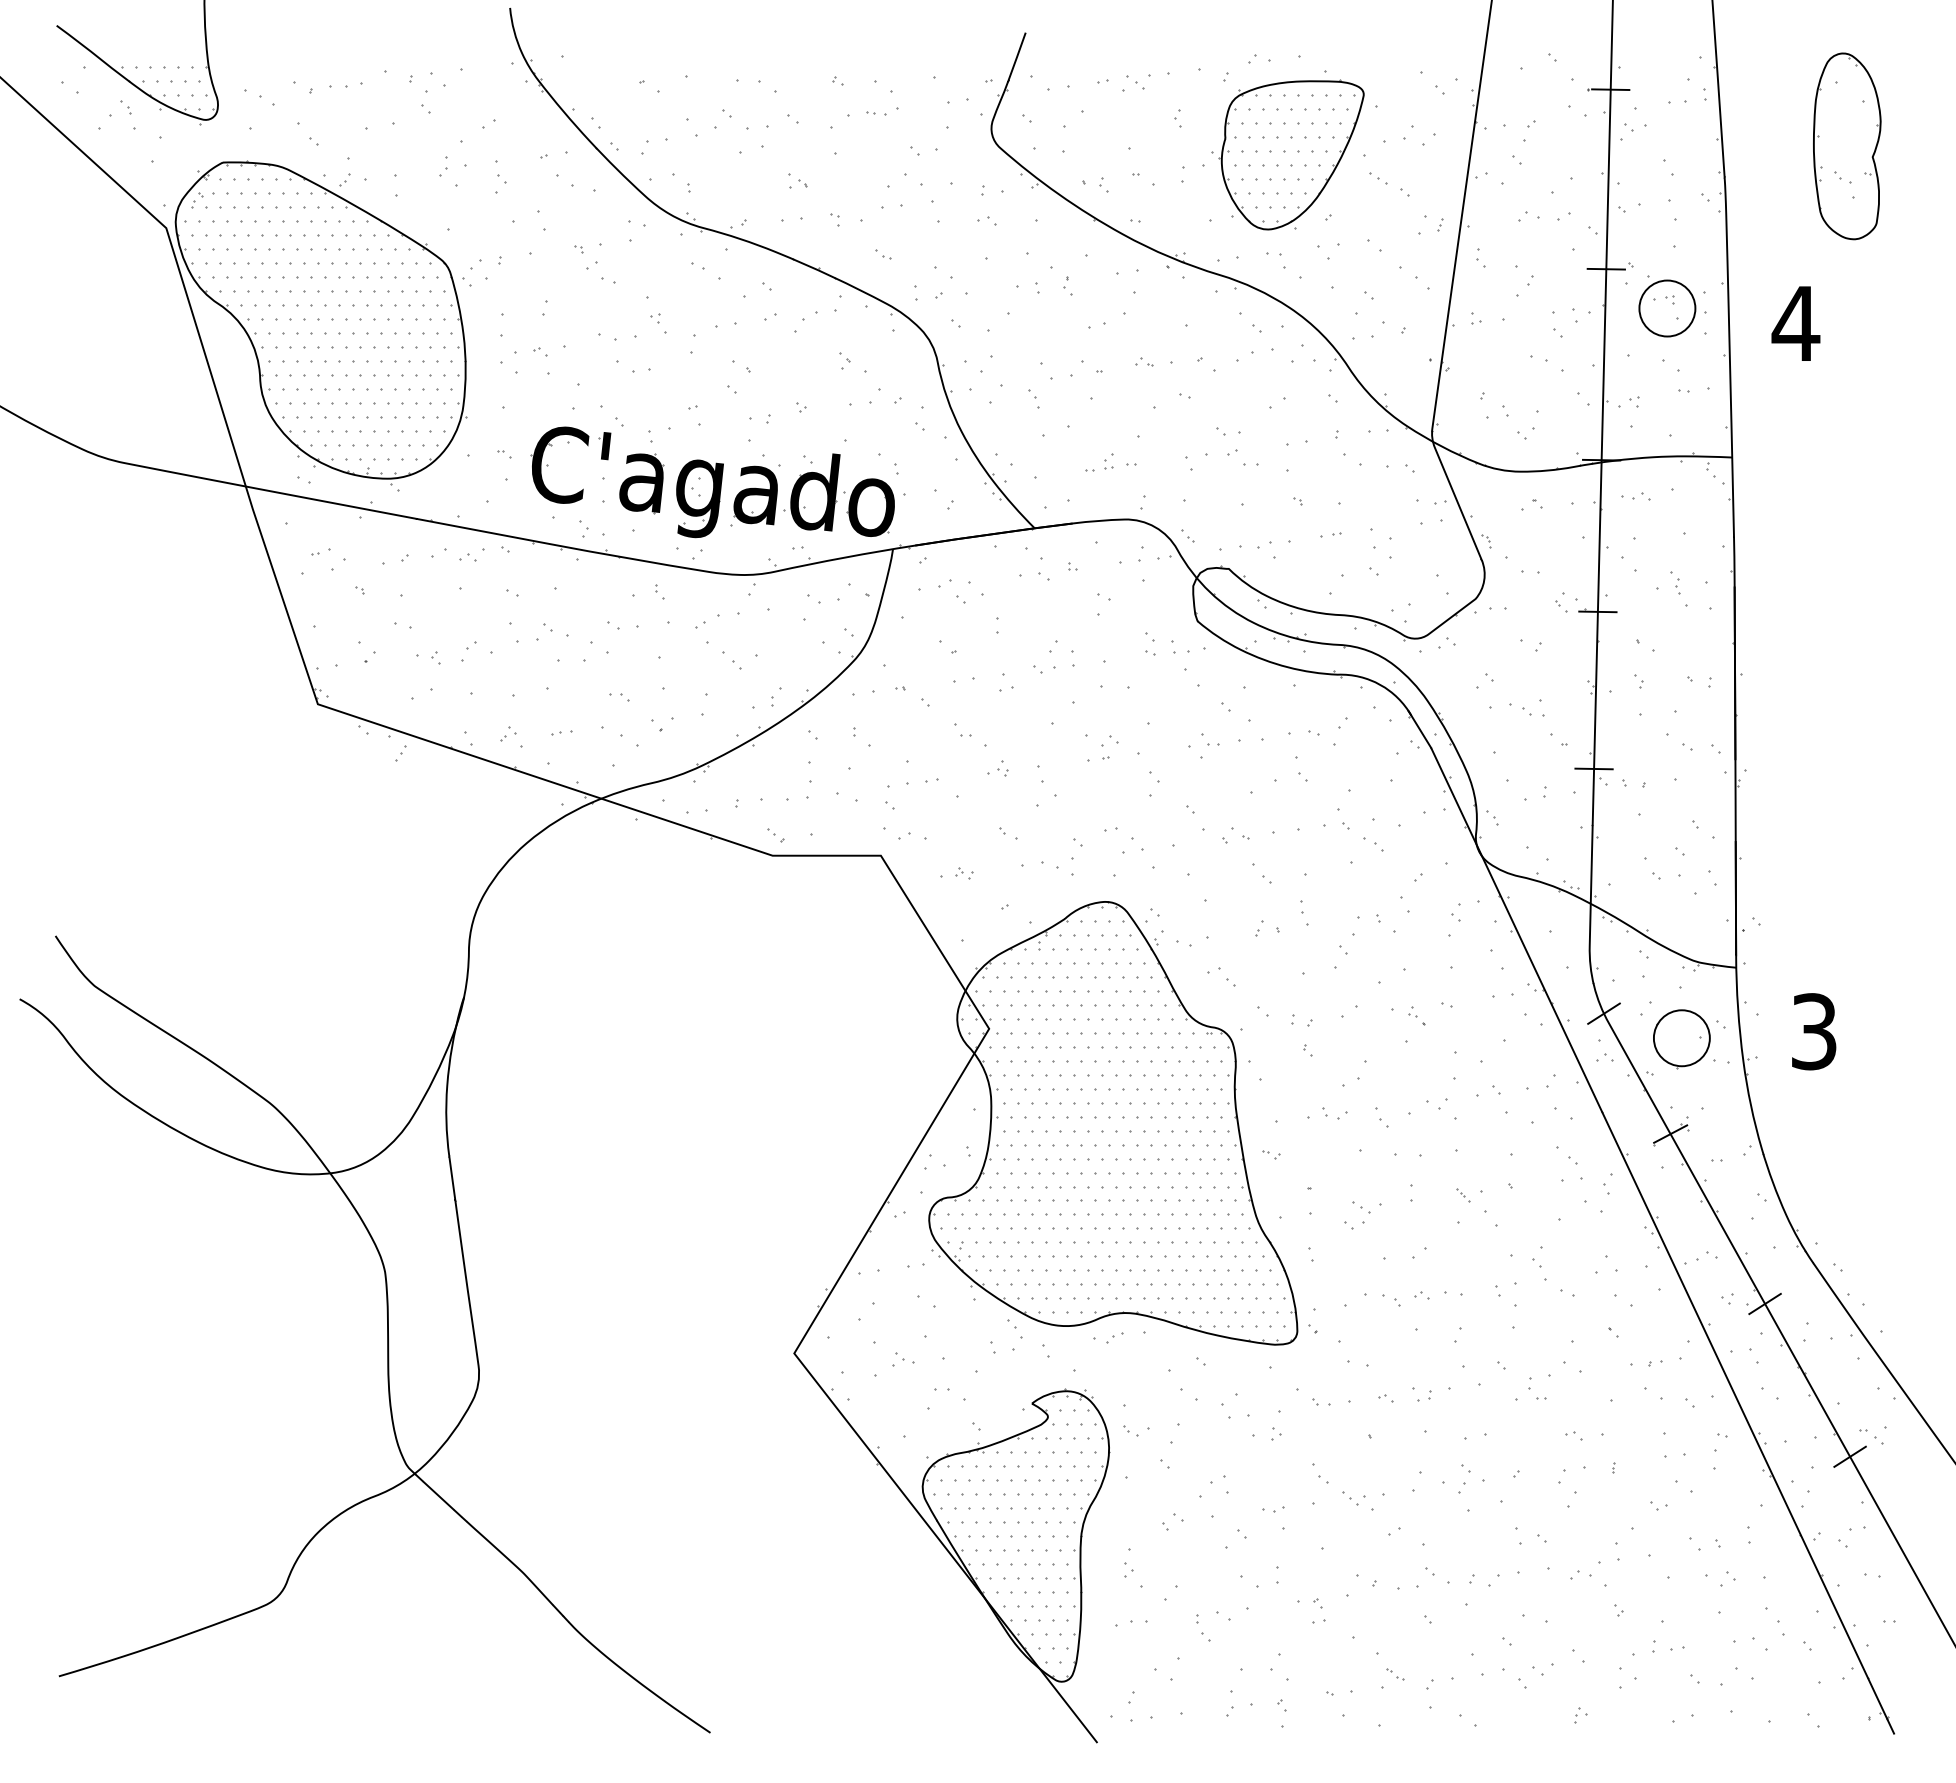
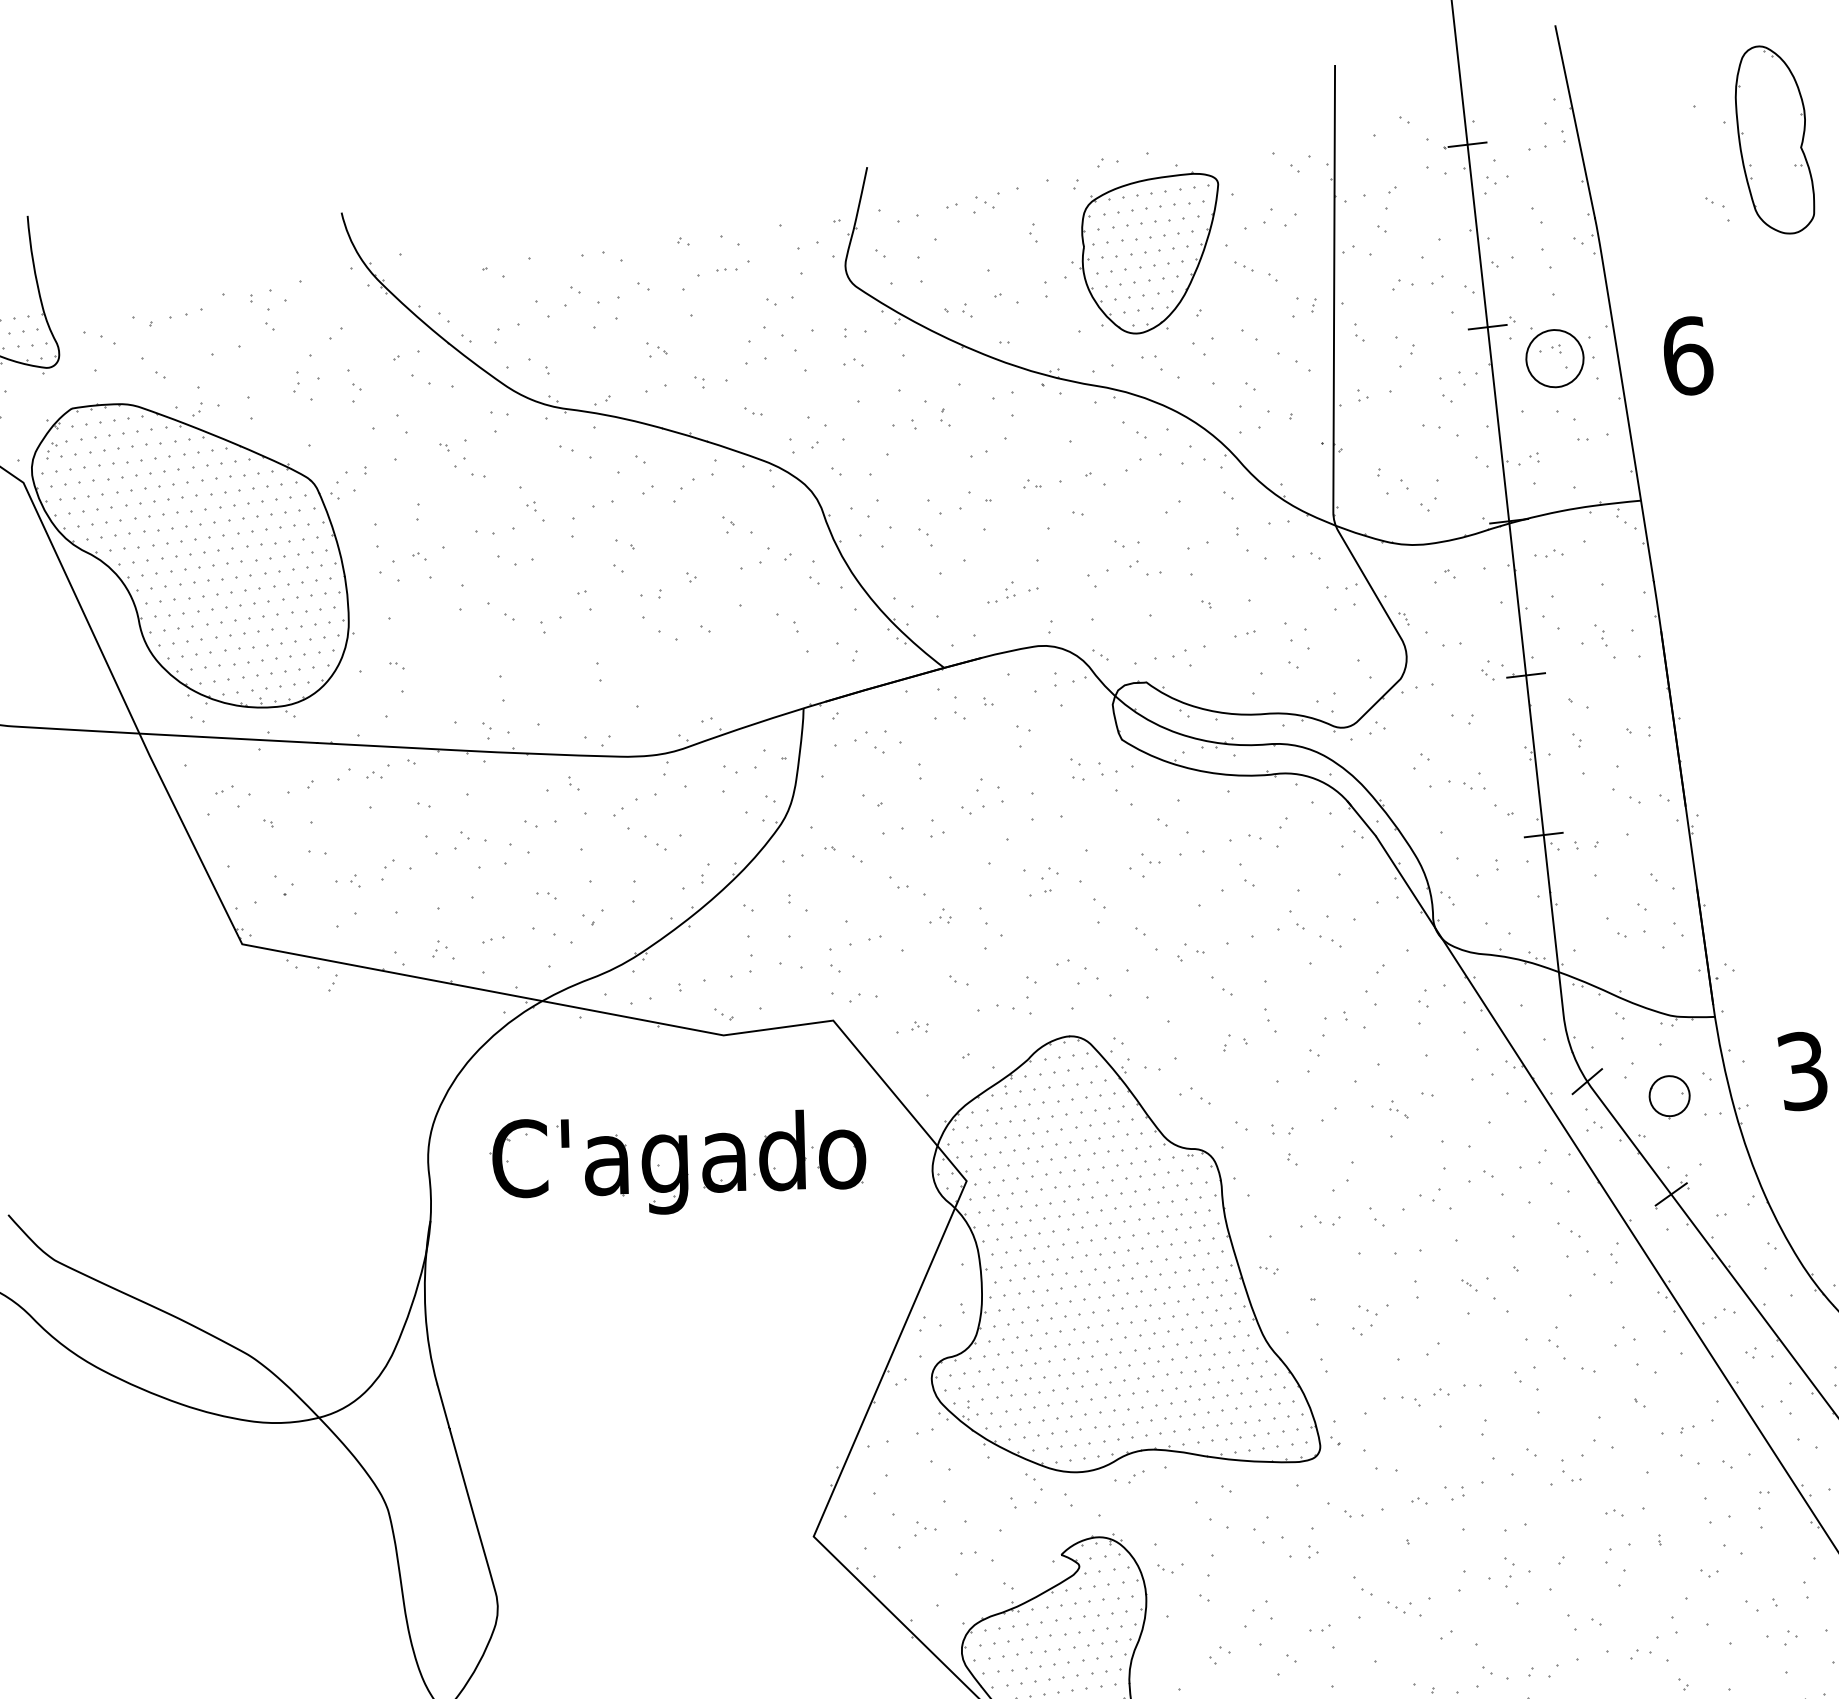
part: (1847, 146) -> (1774, 140), moved
text: (1795, 323) -> (1686, 356), 4 -> 6
part: (712, 482) -> (677, 1155), moved
part: (1681, 1039) -> (1669, 1097), size x0.7
line: (1764, 1303) -> (1789, 1353), removed

